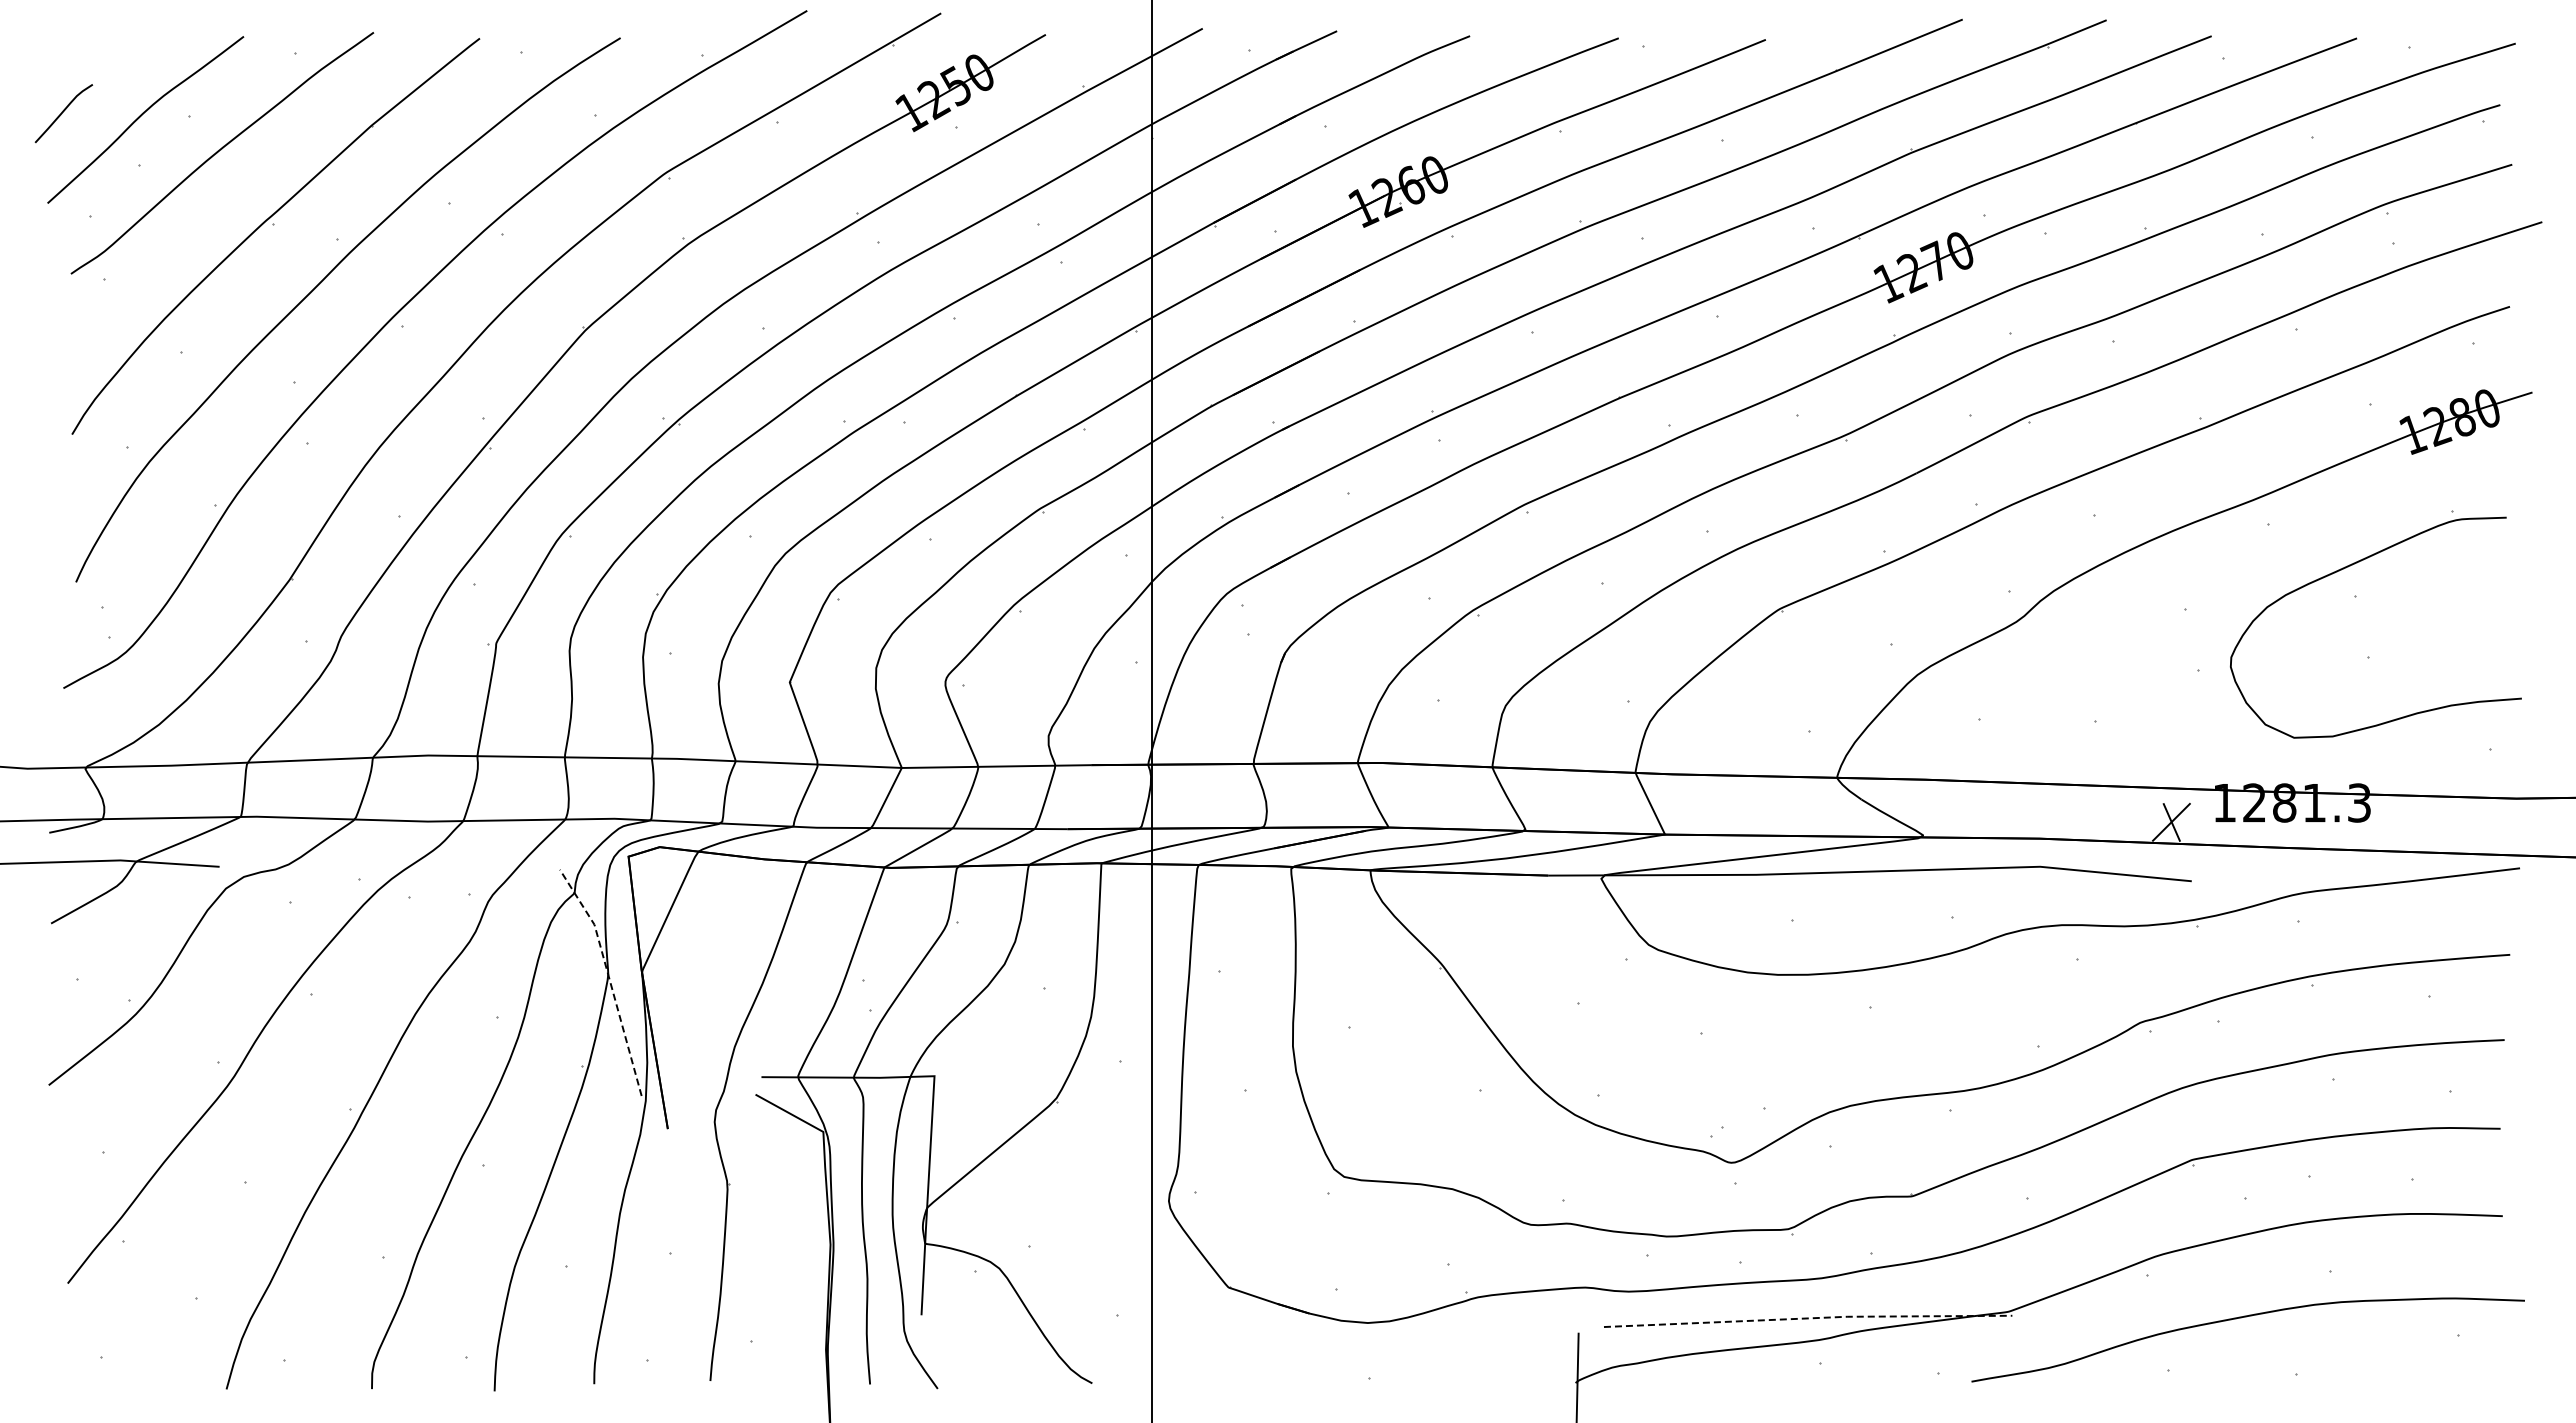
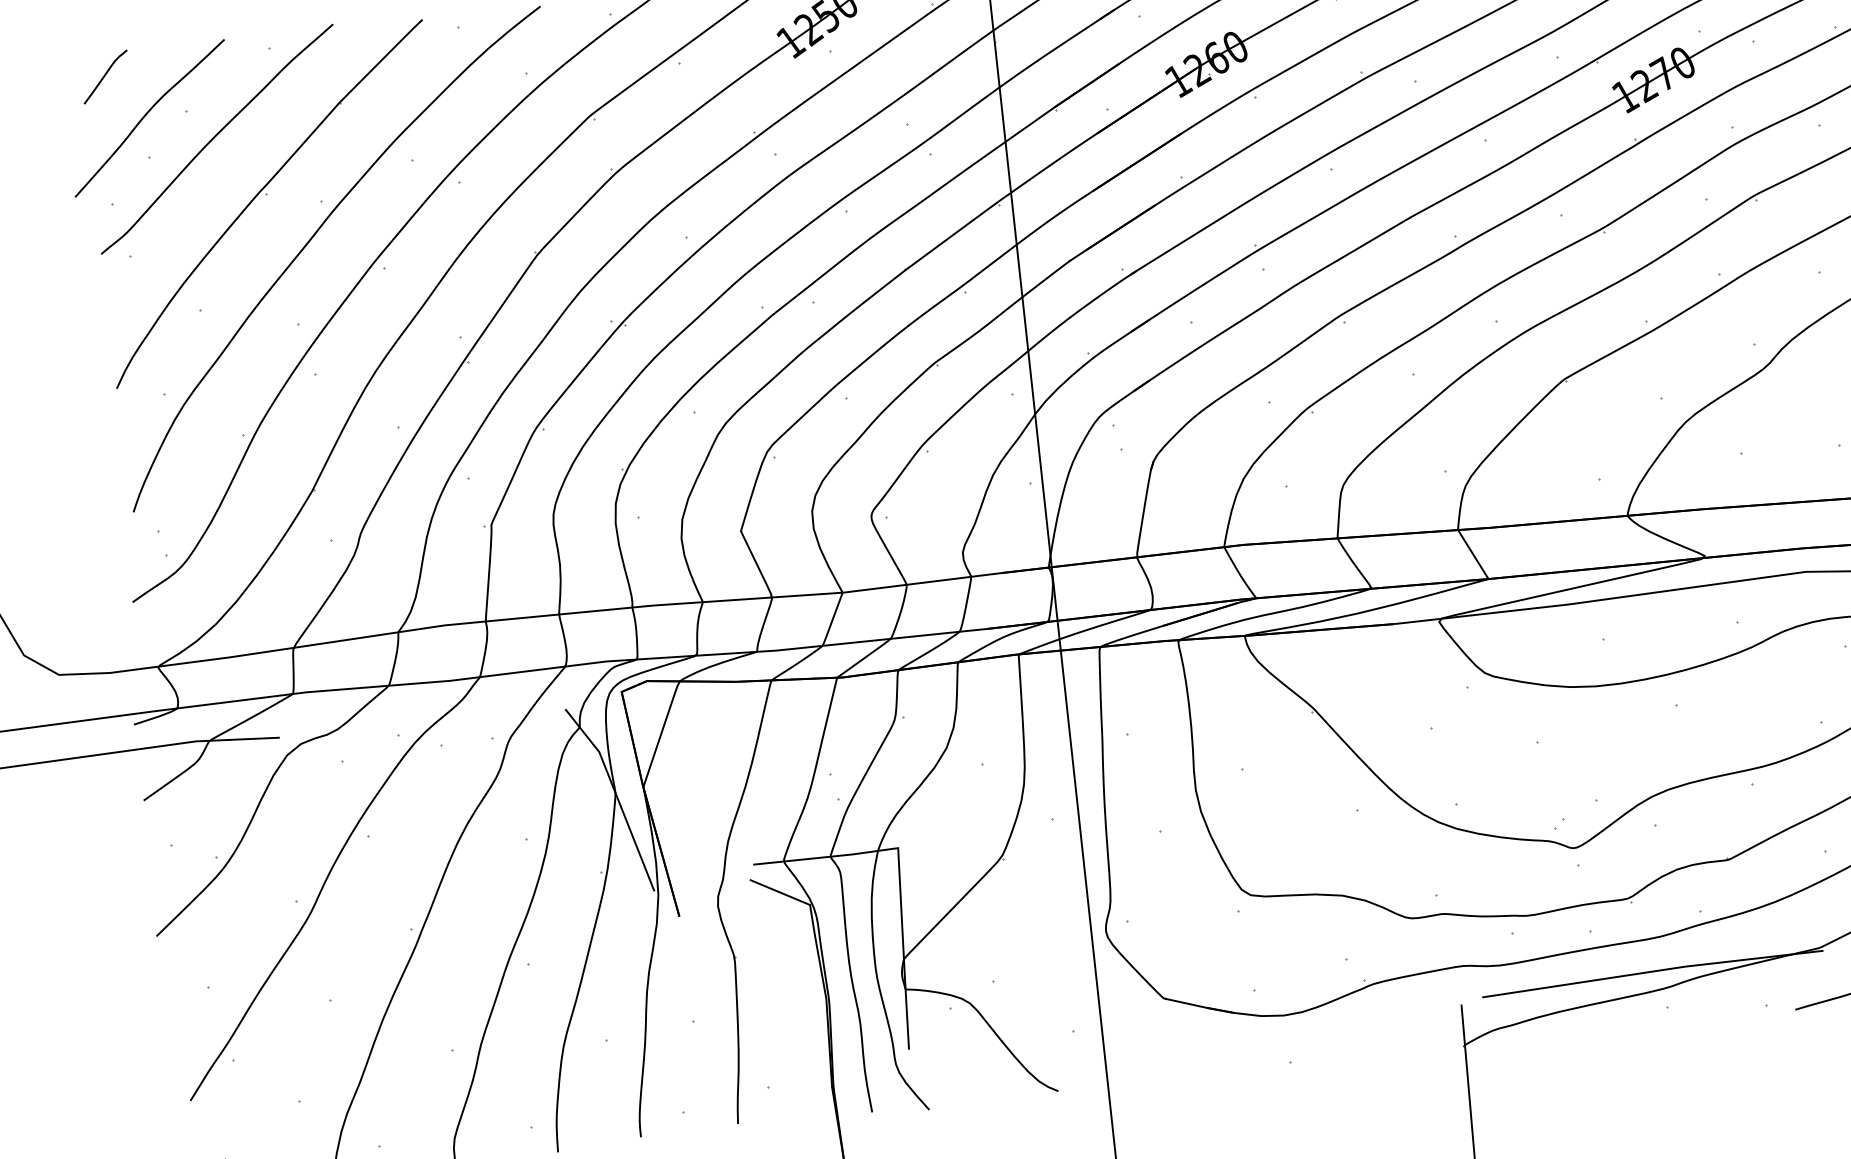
curve: (63, 112) -> (105, 76), moved
line: (609, 978) -> (616, 795), dashed -> solid
line: (1809, 1318) -> (1653, 971), dashed -> solid

